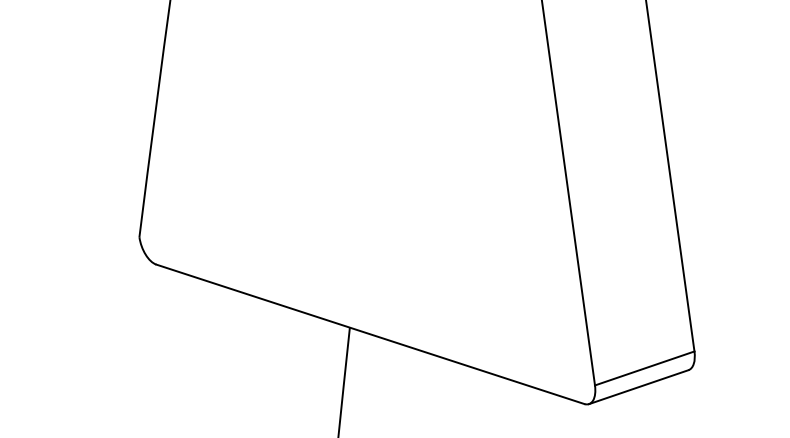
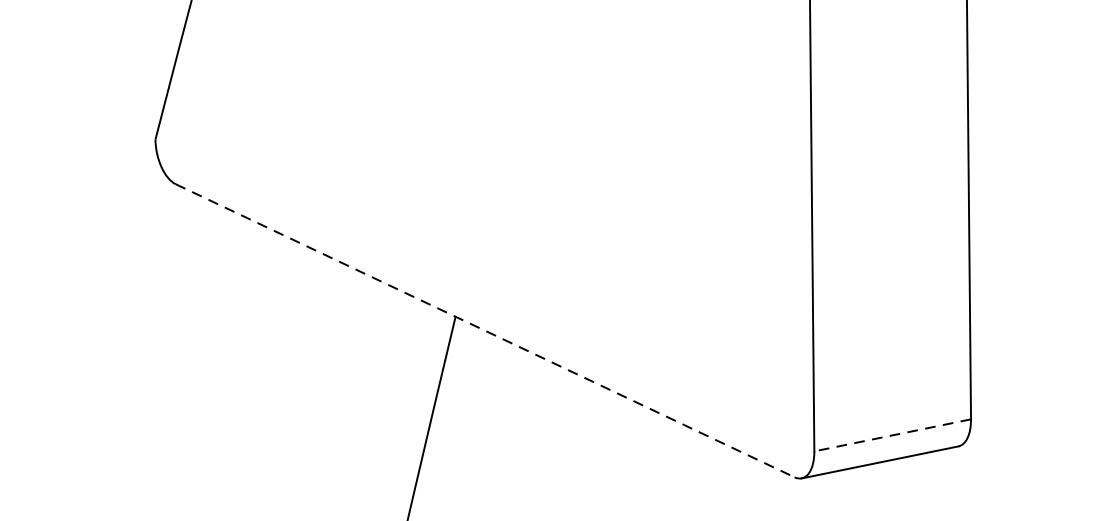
line: (370, 334) -> (485, 331), solid -> dashed
line: (644, 368) -> (892, 435), solid -> dashed

